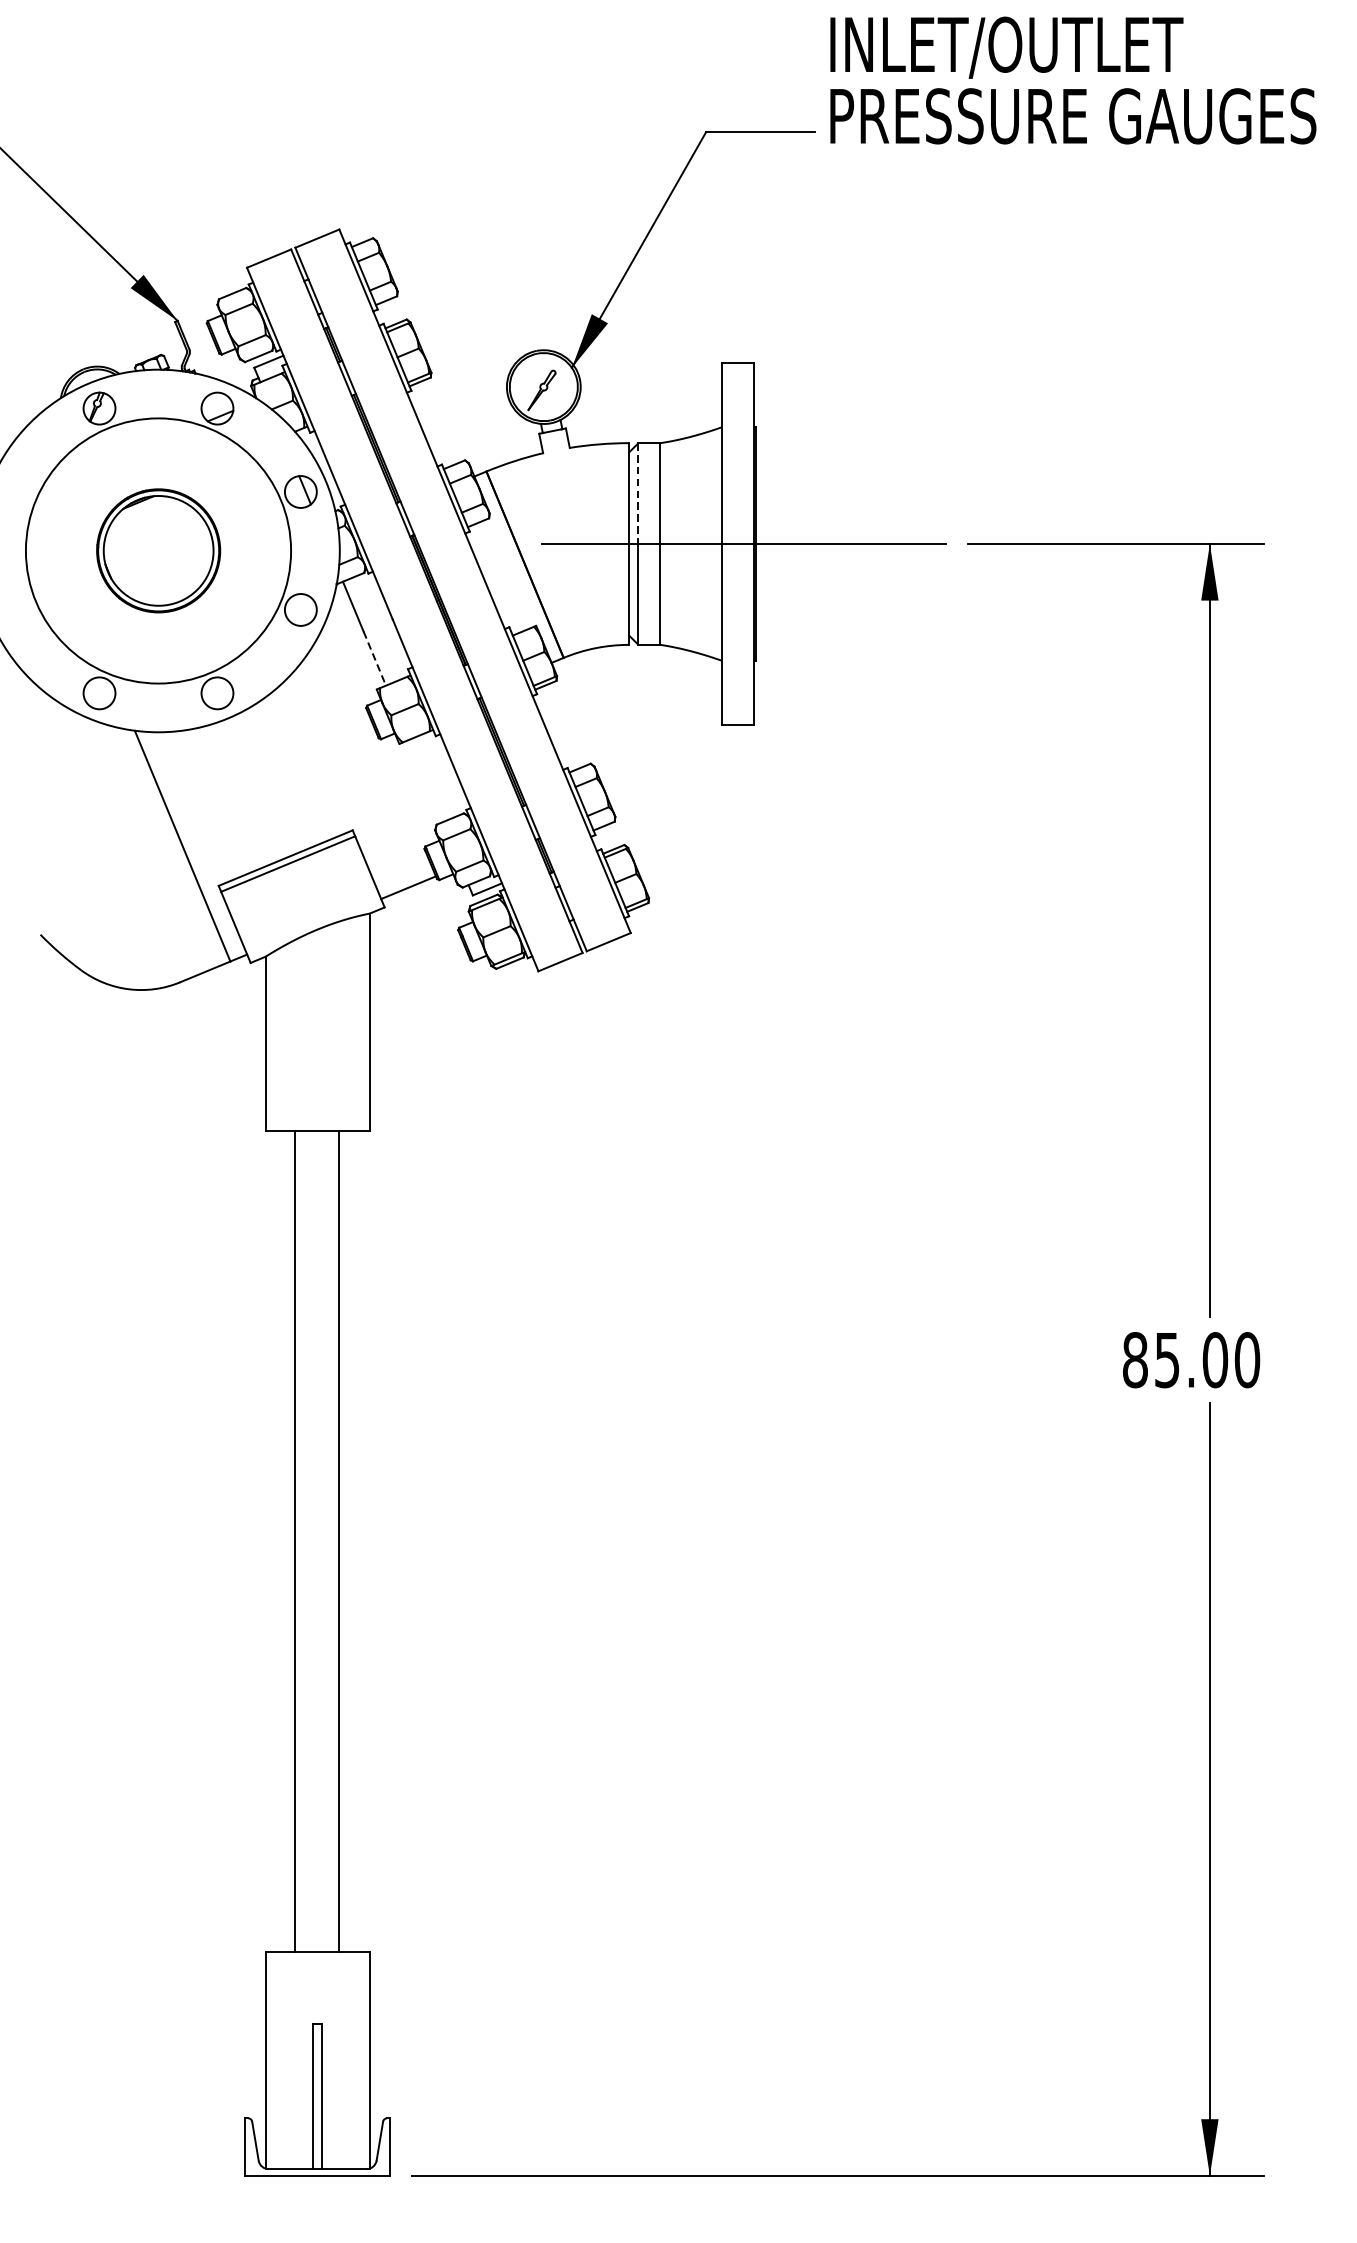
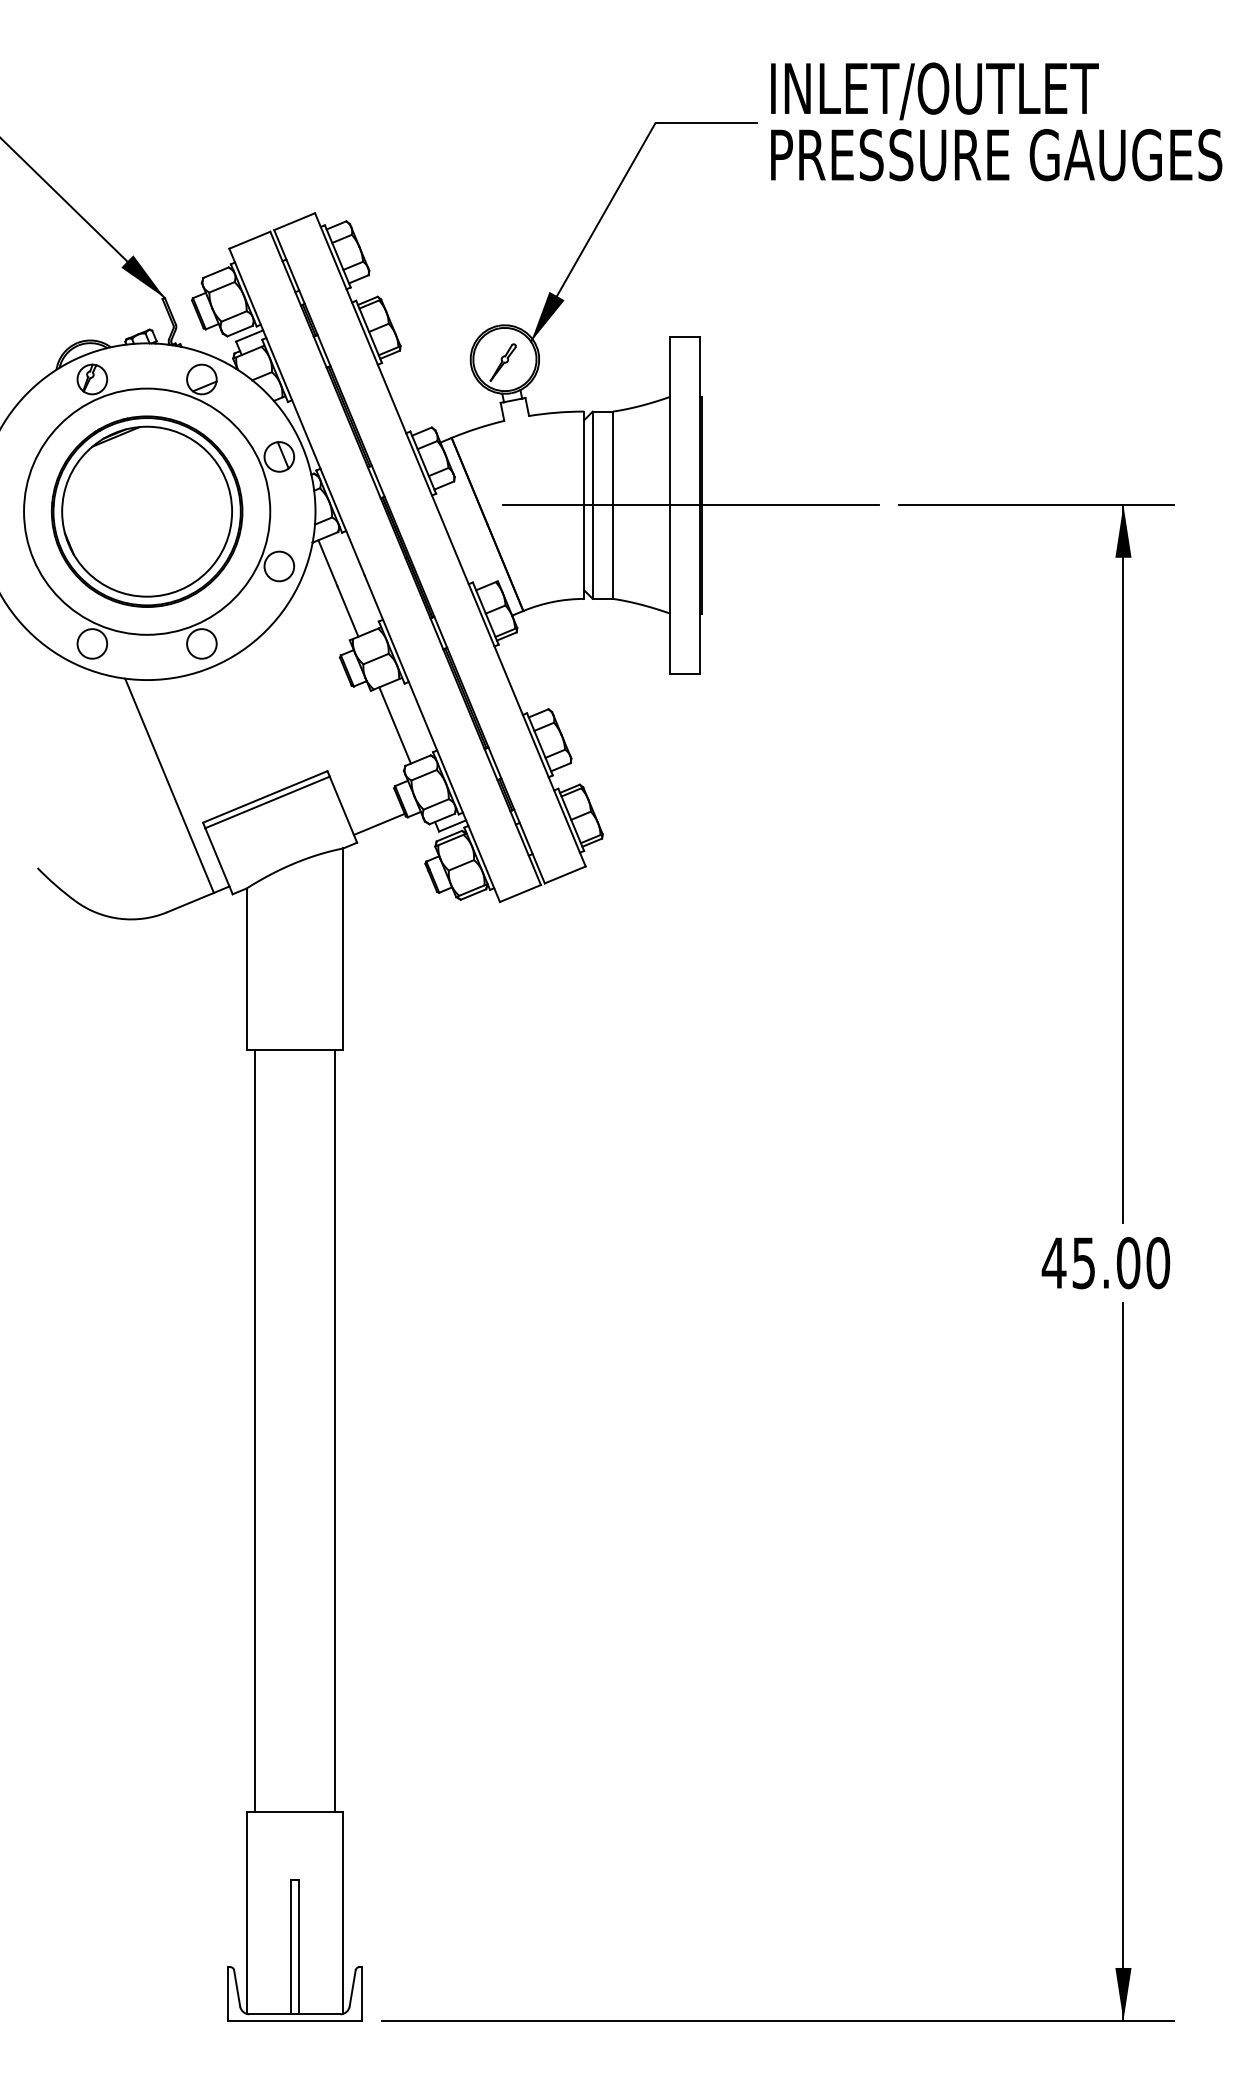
text: (1073, 80) -> (996, 121), moved
line: (638, 493) -> (592, 458), dashed -> solid
part: (158, 550) -> (147, 511), size x1.67
line: (375, 659) -> (348, 612), dashed -> solid
line: (424, 781) -> (394, 725), added
text: (1134, 1360) -> (1053, 1263), 85.00 -> 45.00
line: (294, 1541) -> (334, 1431), moved
line: (338, 1541) -> (254, 1431), moved

